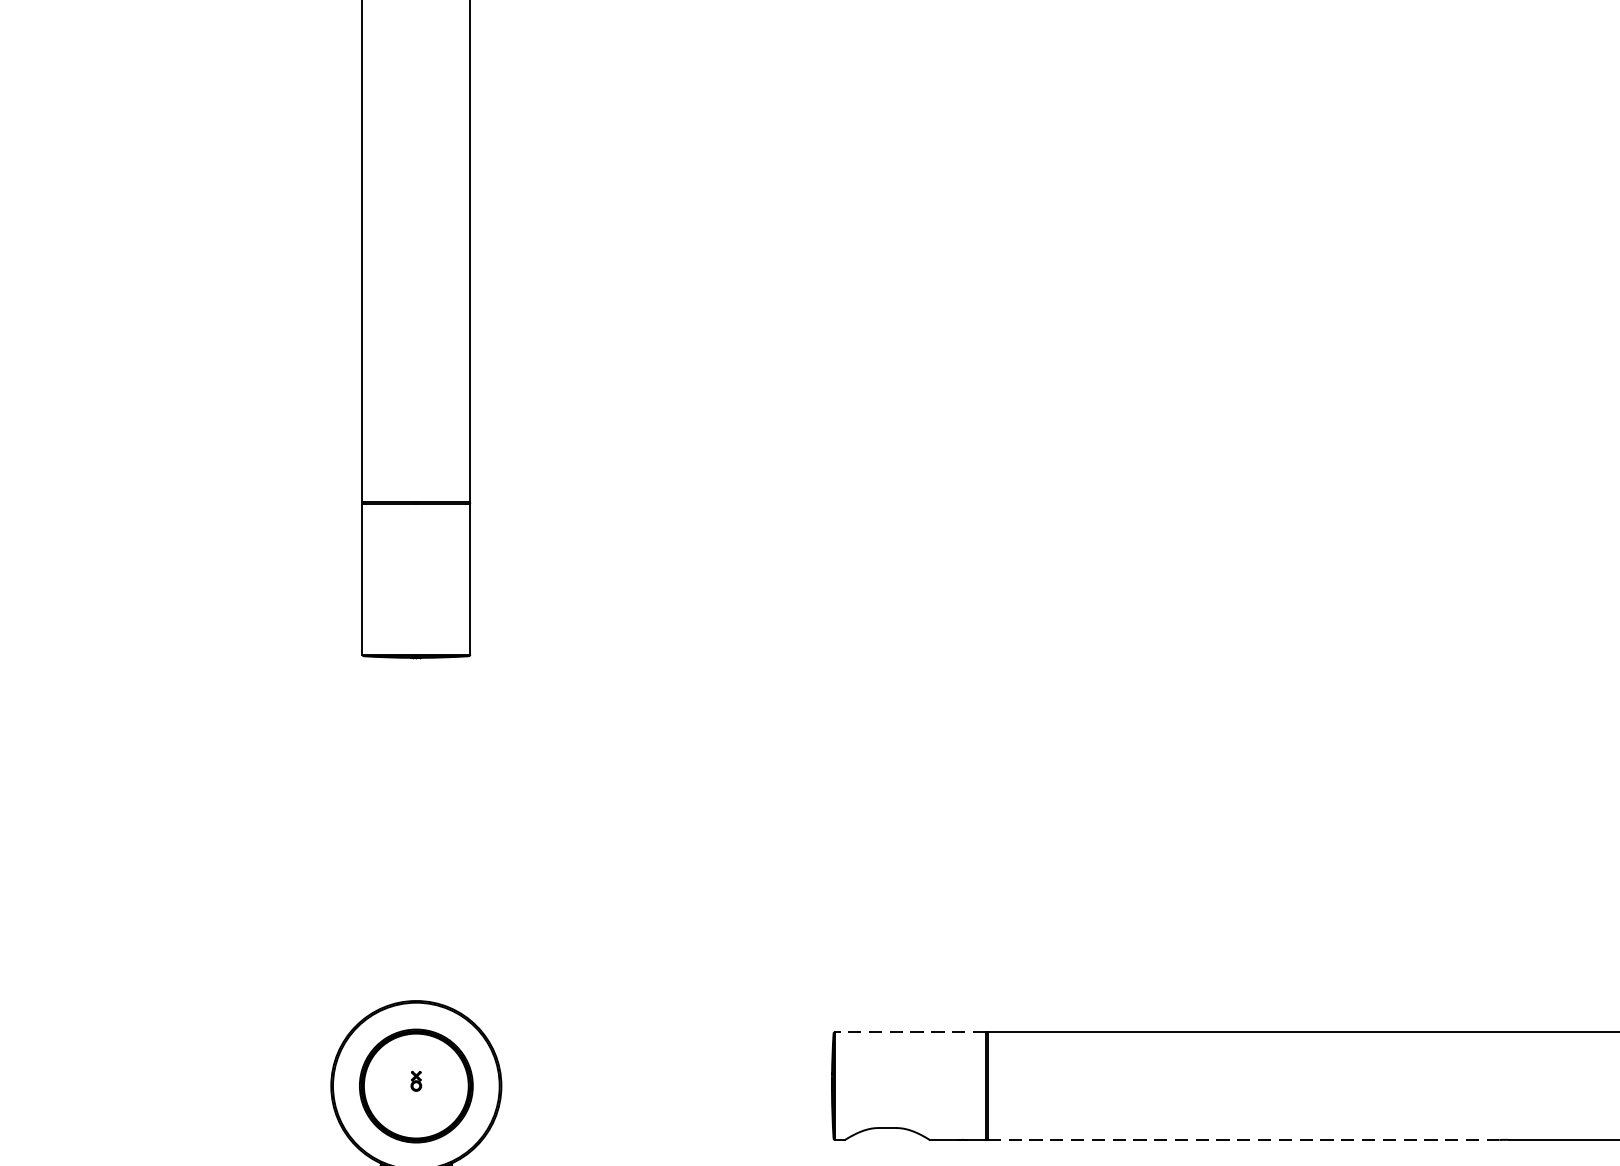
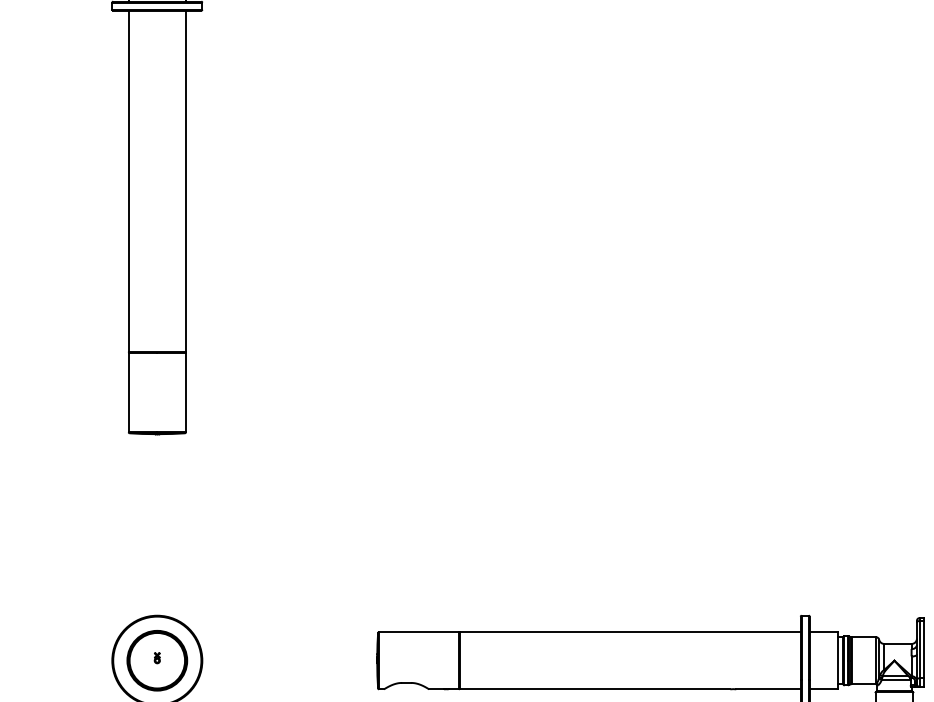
line: (909, 1032) -> (418, 632), dashed -> solid
line: (1244, 1140) -> (595, 689), dashed -> solid

